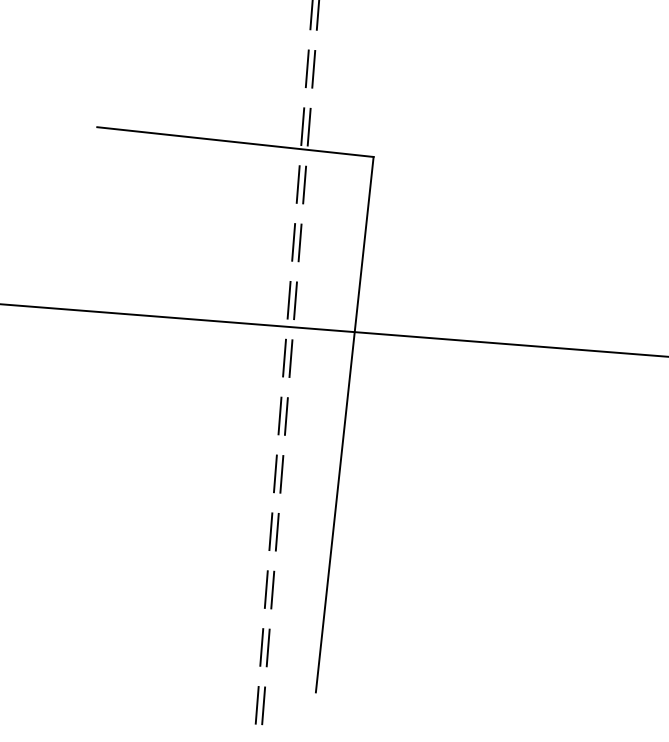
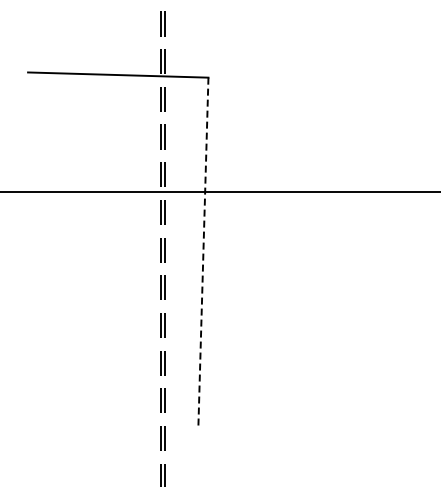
line: (344, 424) -> (203, 252), solid -> dashed

